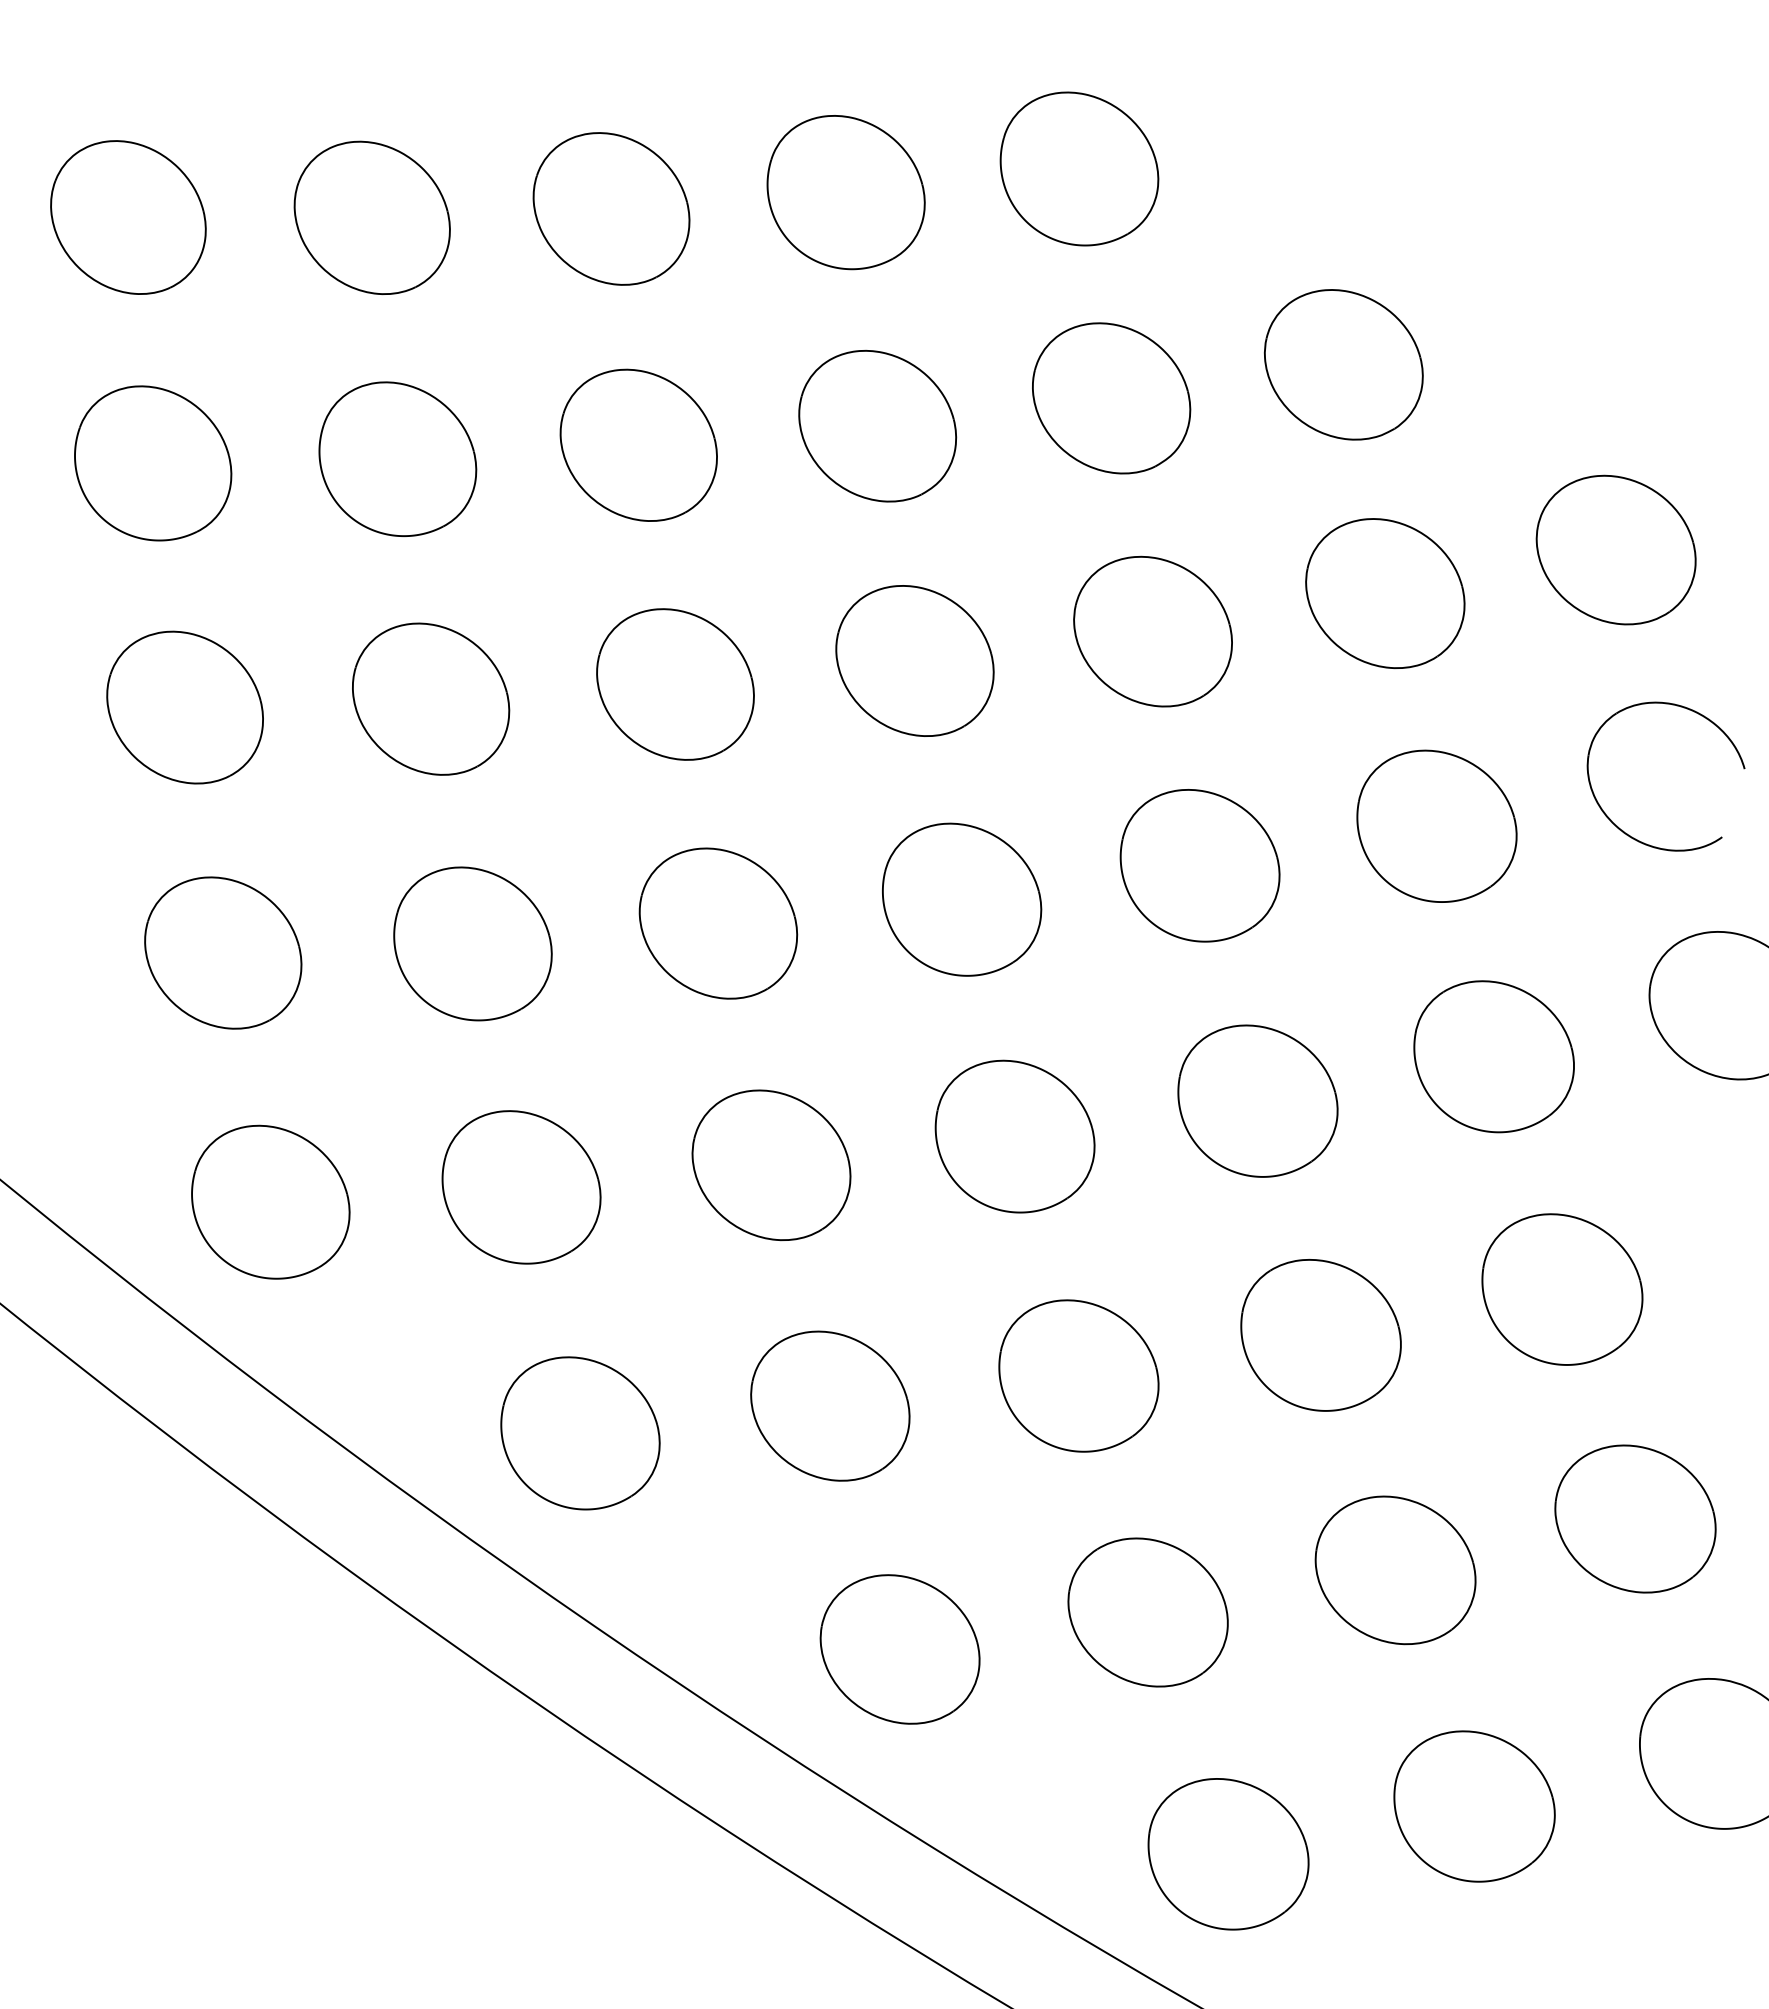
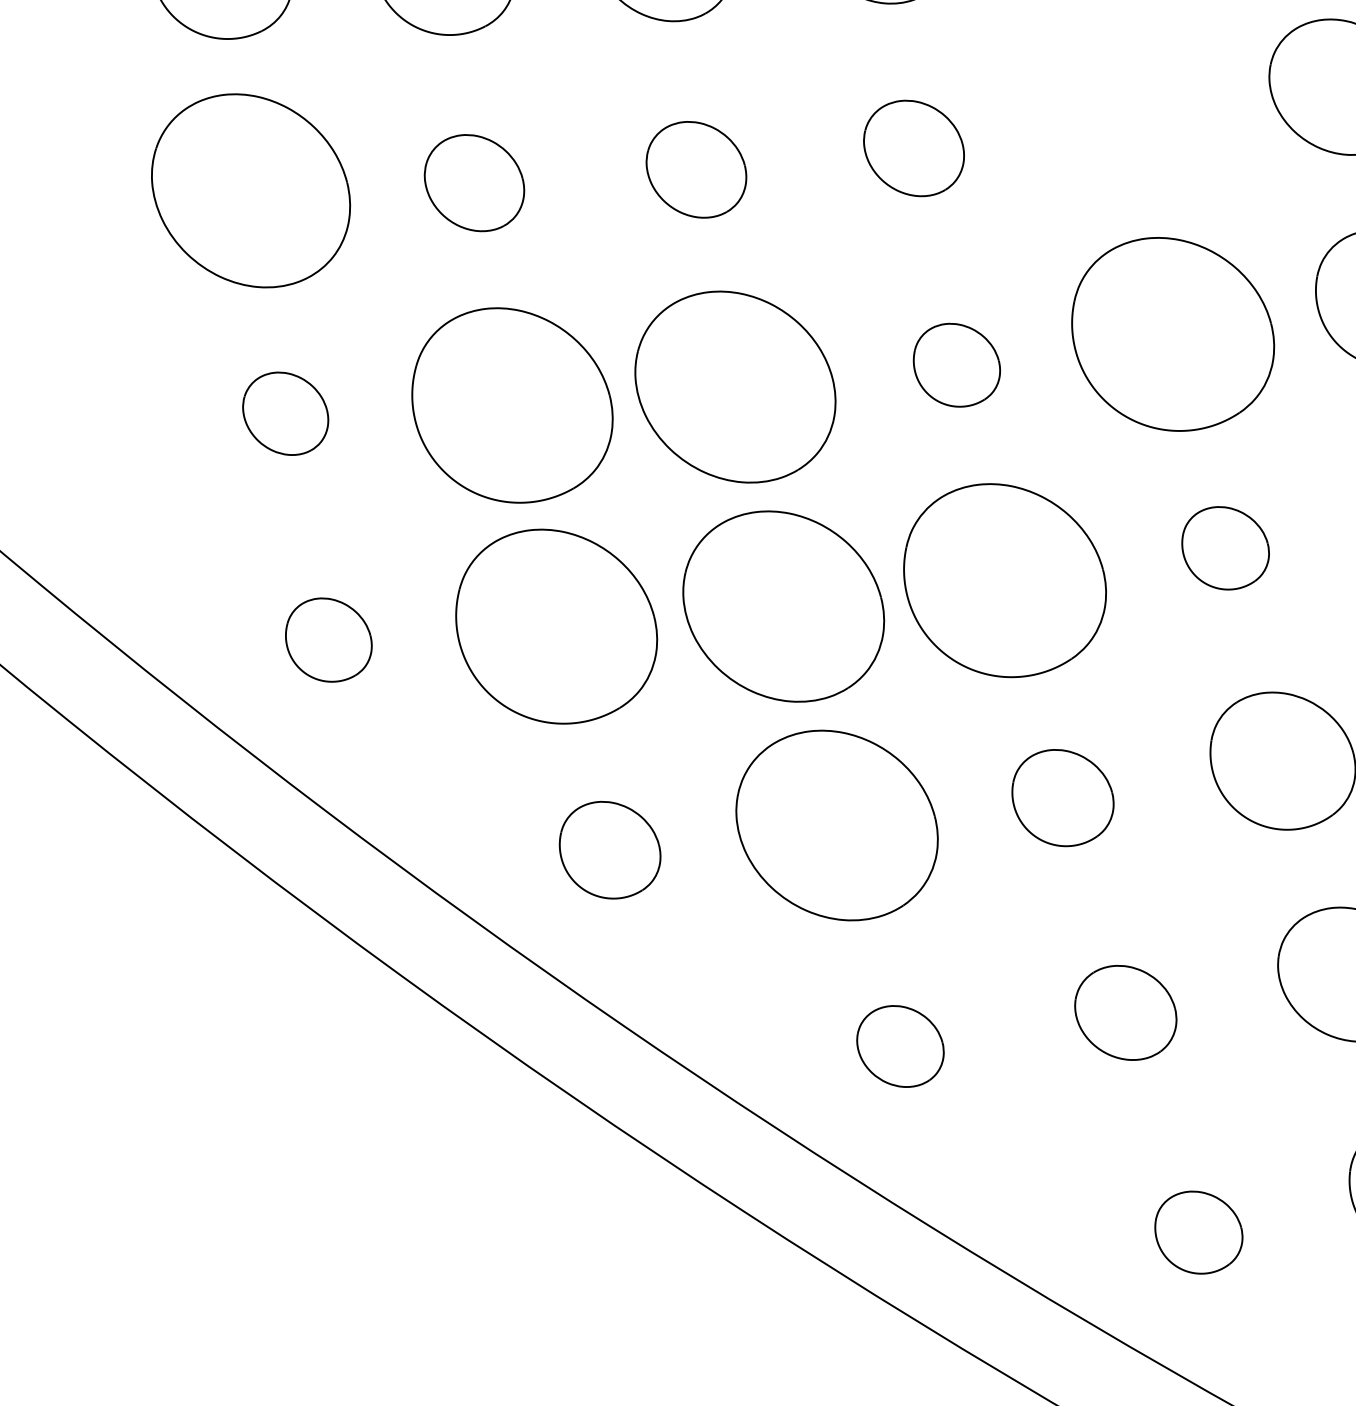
part: (1152, 631) -> (1129, 121), removed
part: (914, 660) -> (913, 148), size x0.7
part: (675, 684) -> (696, 169), size x0.7
part: (431, 698) -> (474, 182), size x0.7
part: (184, 707) -> (250, 190), size x1.4
part: (1199, 865) -> (1172, 334), size x1.4
part: (962, 899) -> (957, 365), size x0.6
part: (718, 923) -> (735, 386), size x1.4
part: (472, 943) -> (512, 405), size x1.4
part: (223, 952) -> (285, 413), size x0.6
part: (1257, 1100) -> (1225, 547), size x0.6
part: (1014, 1136) -> (1004, 580), size x1.4
part: (771, 1165) -> (783, 606), size x1.4
part: (521, 1187) -> (556, 626), size x1.4
part: (270, 1201) -> (328, 639), size x0.6
part: (1078, 1375) -> (1062, 797), size x0.7
part: (830, 1405) -> (837, 824), size x1.4
part: (580, 1433) -> (610, 850), size x0.7
part: (1147, 1612) -> (1125, 1012), size x0.7
part: (899, 1649) -> (899, 1046), size x0.6
part: (1228, 1854) -> (1198, 1232), size x0.6

